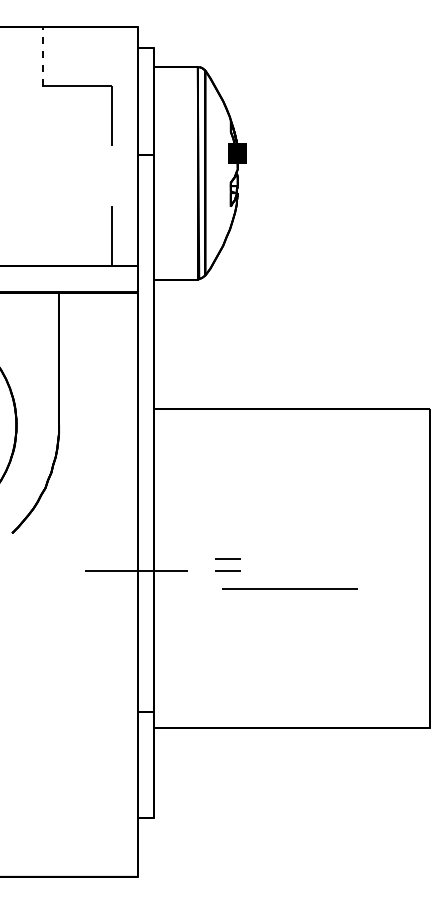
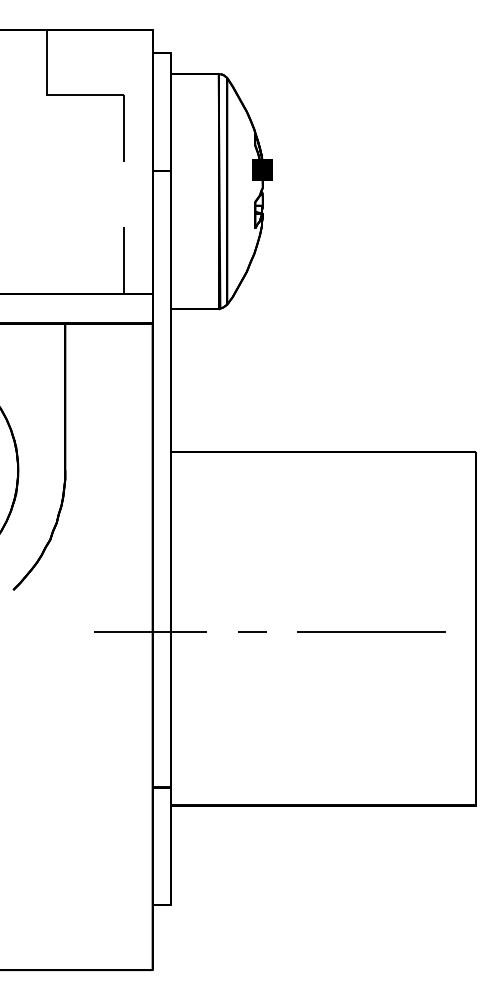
line: (42, 55) -> (46, 61), dashed -> solid
line: (227, 558) -> (251, 617), removed
line: (289, 588) -> (371, 631), moved

